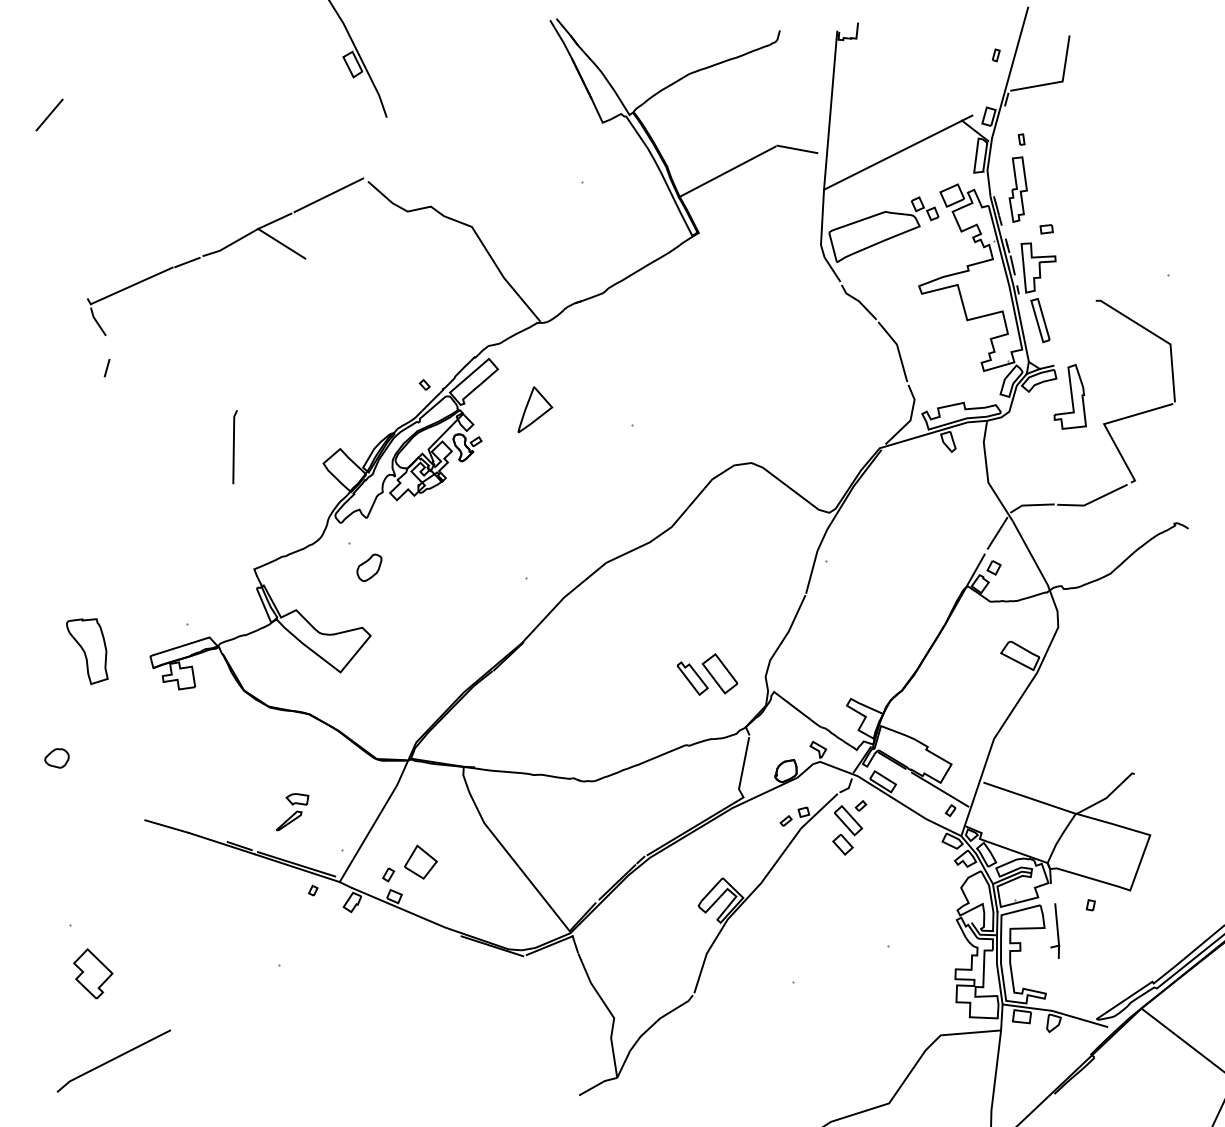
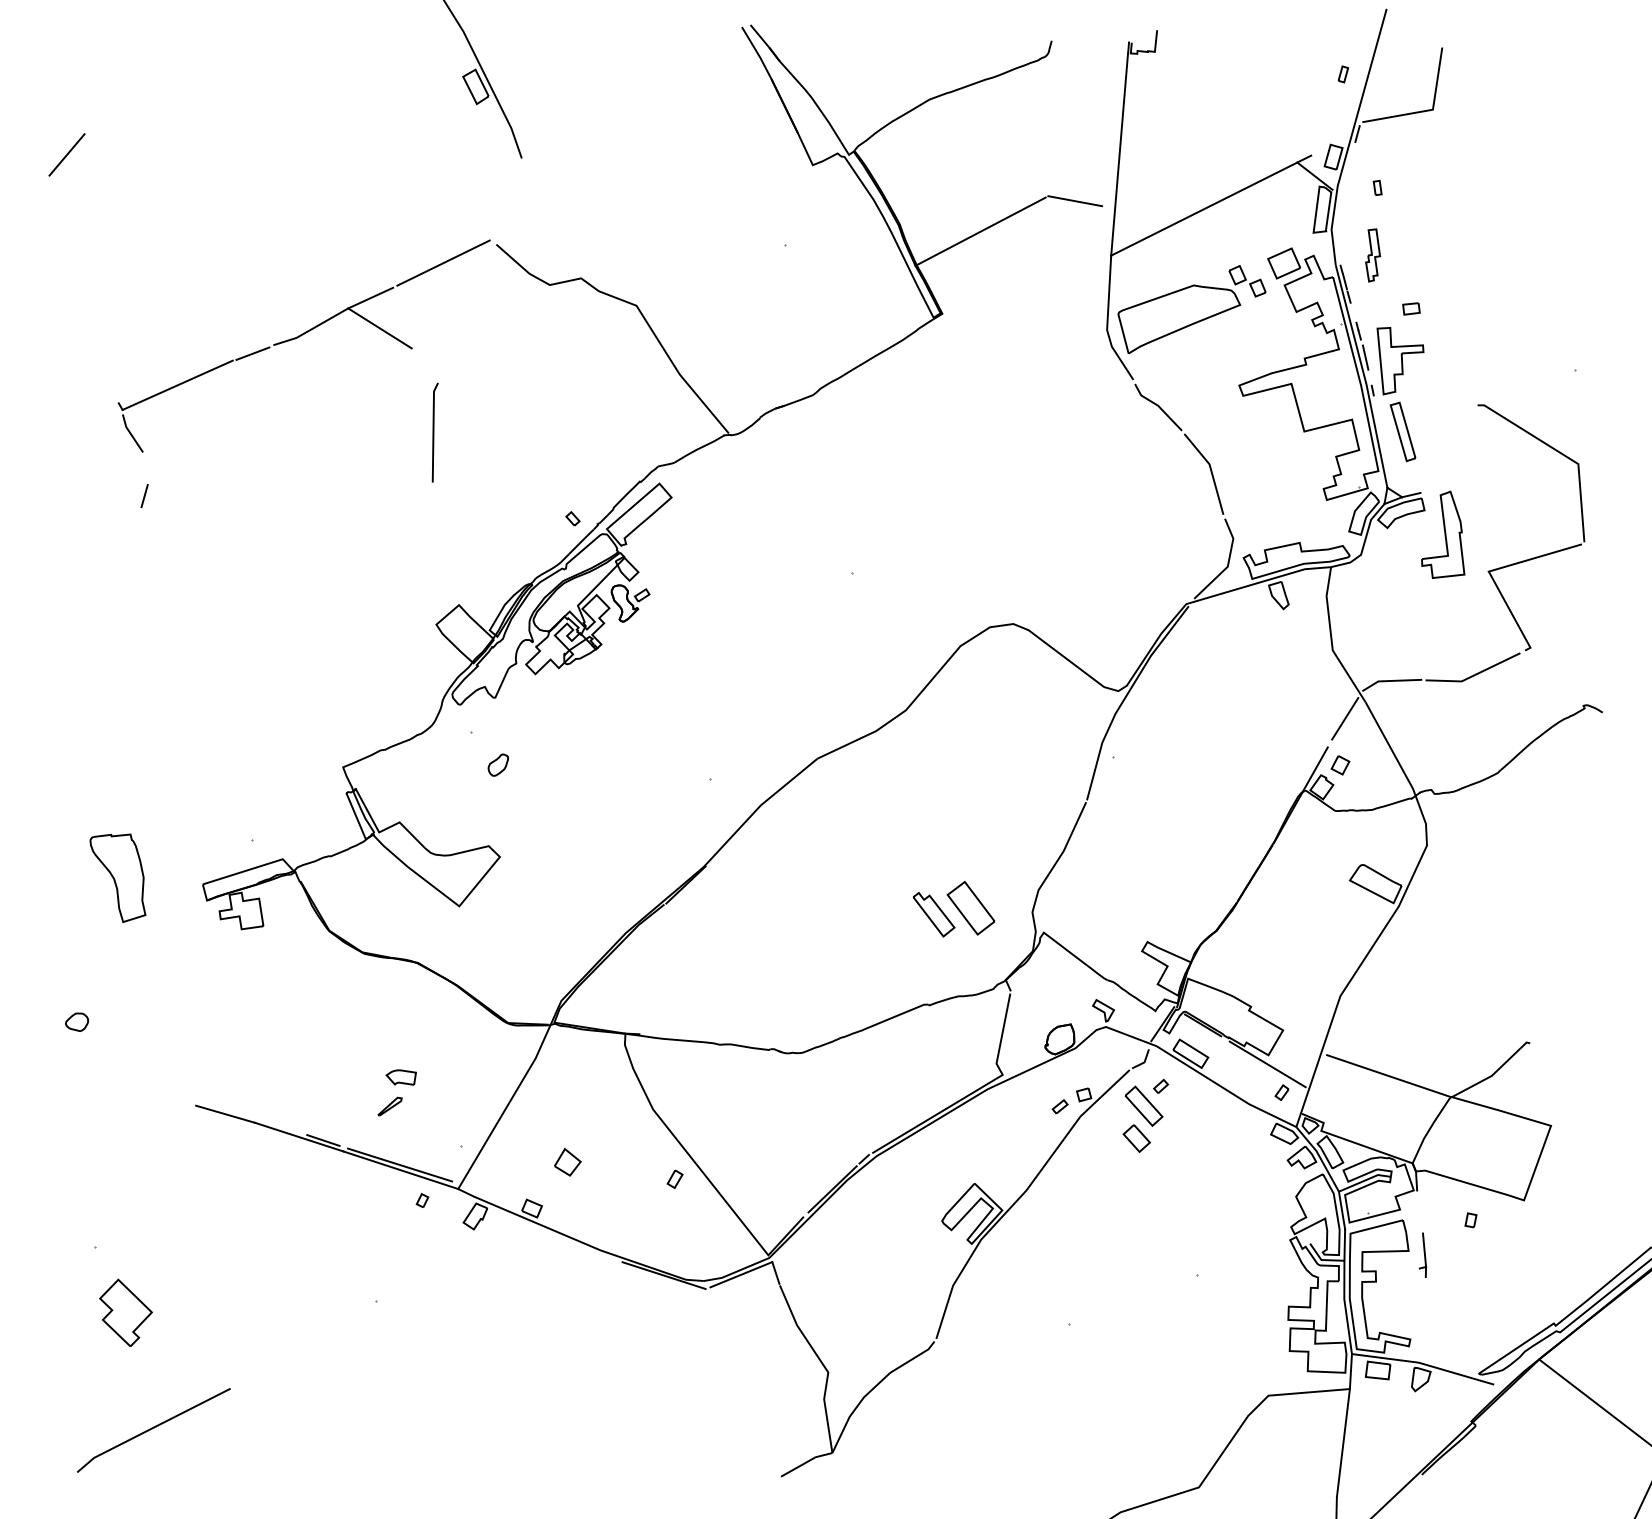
part: (1017, 189) -> (1372, 255), size x0.6
part: (534, 409) -> (721, 552), removed
line: (234, 447) -> (434, 432), moved
part: (369, 567) -> (498, 764), size x0.6
part: (56, 757) -> (76, 1021), size x0.7
part: (288, 820) -> (389, 1106), size x0.7
part: (420, 862) -> (567, 1162), size x0.6
part: (388, 874) -> (674, 1178), moved
part: (1054, 931) -> (1422, 1255), size x0.6

